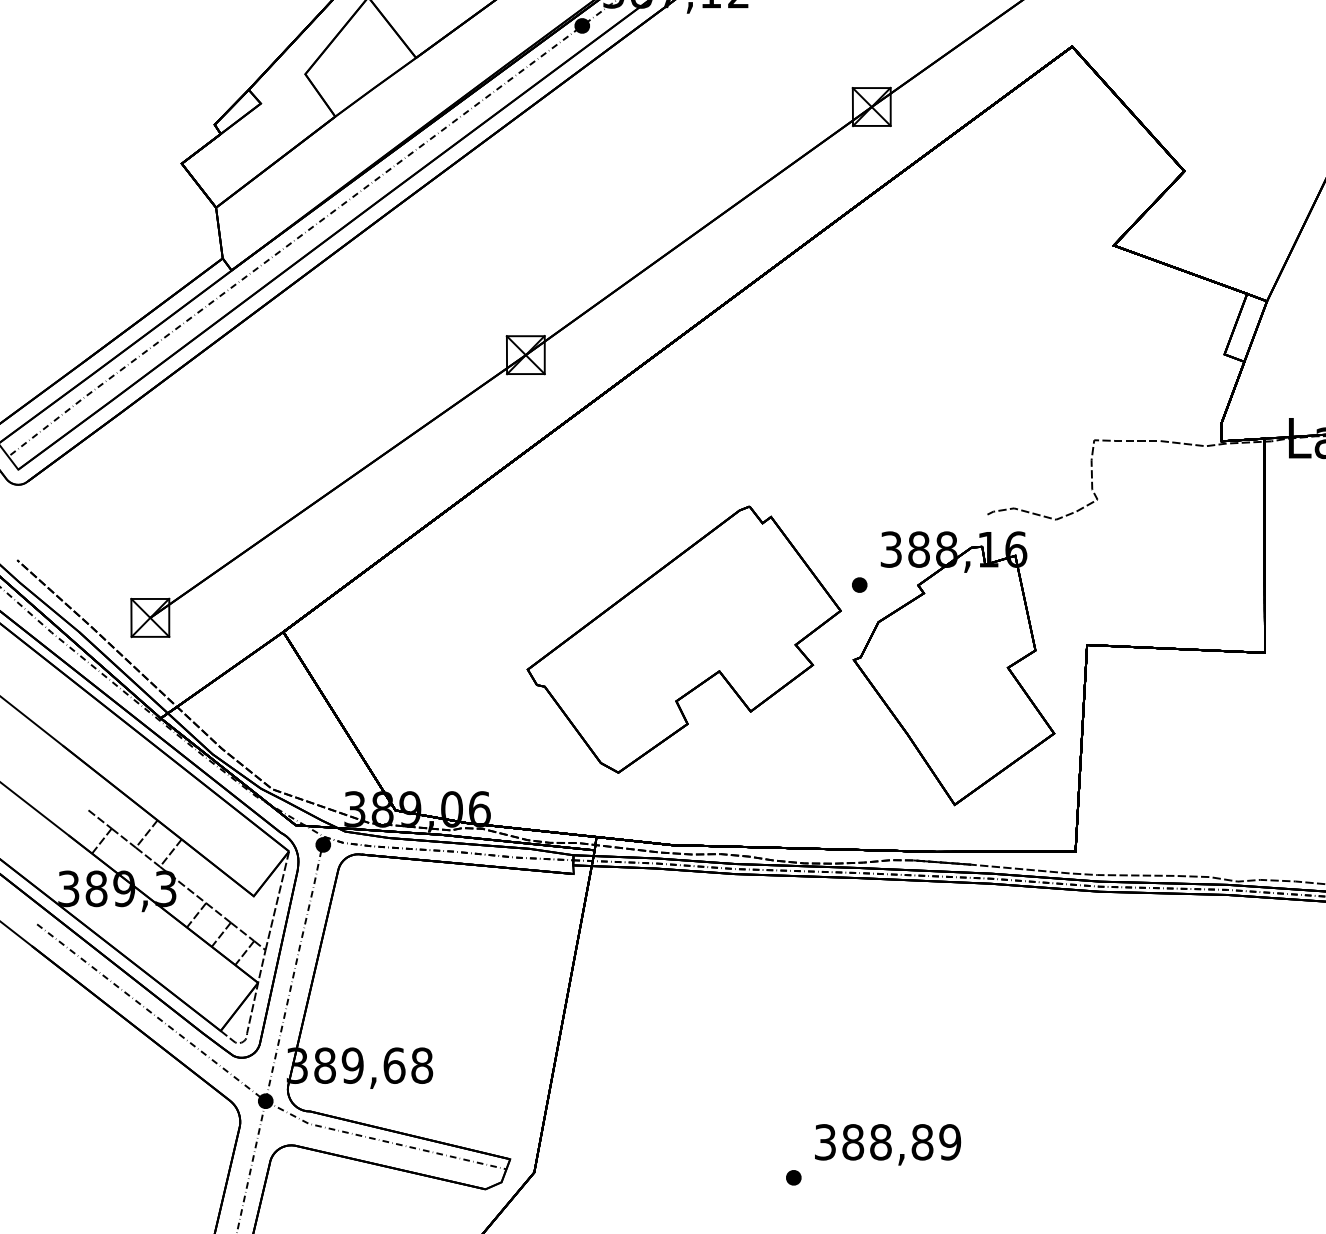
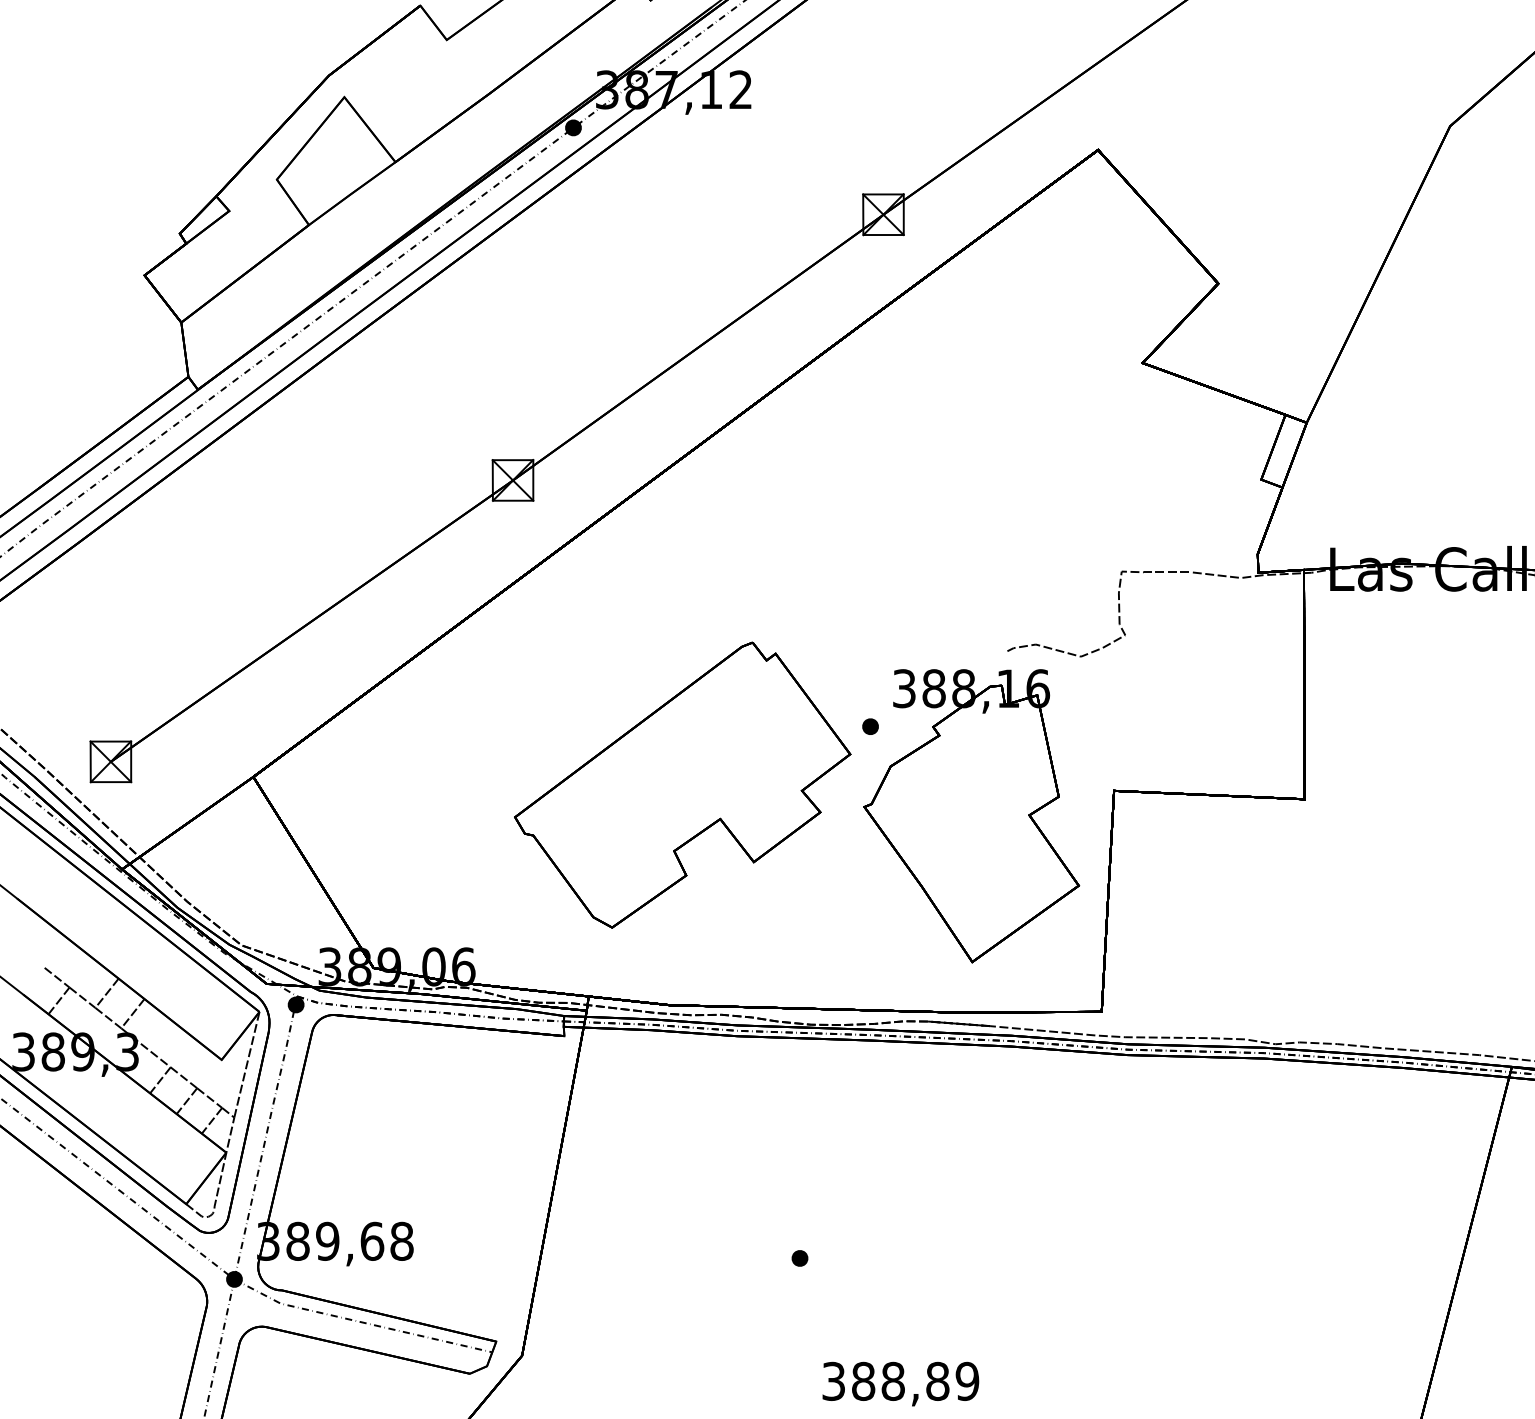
text: (887, 1144) -> (900, 1383), moved
part: (793, 1177) -> (799, 1258), moved

